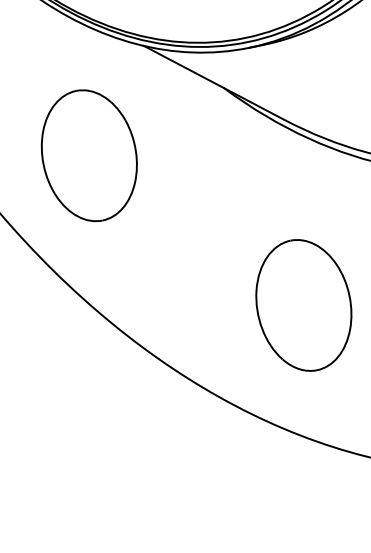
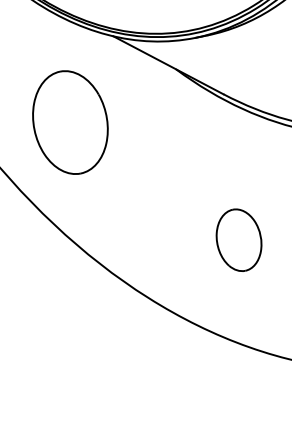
part: (303, 305) -> (238, 240), size x0.6

